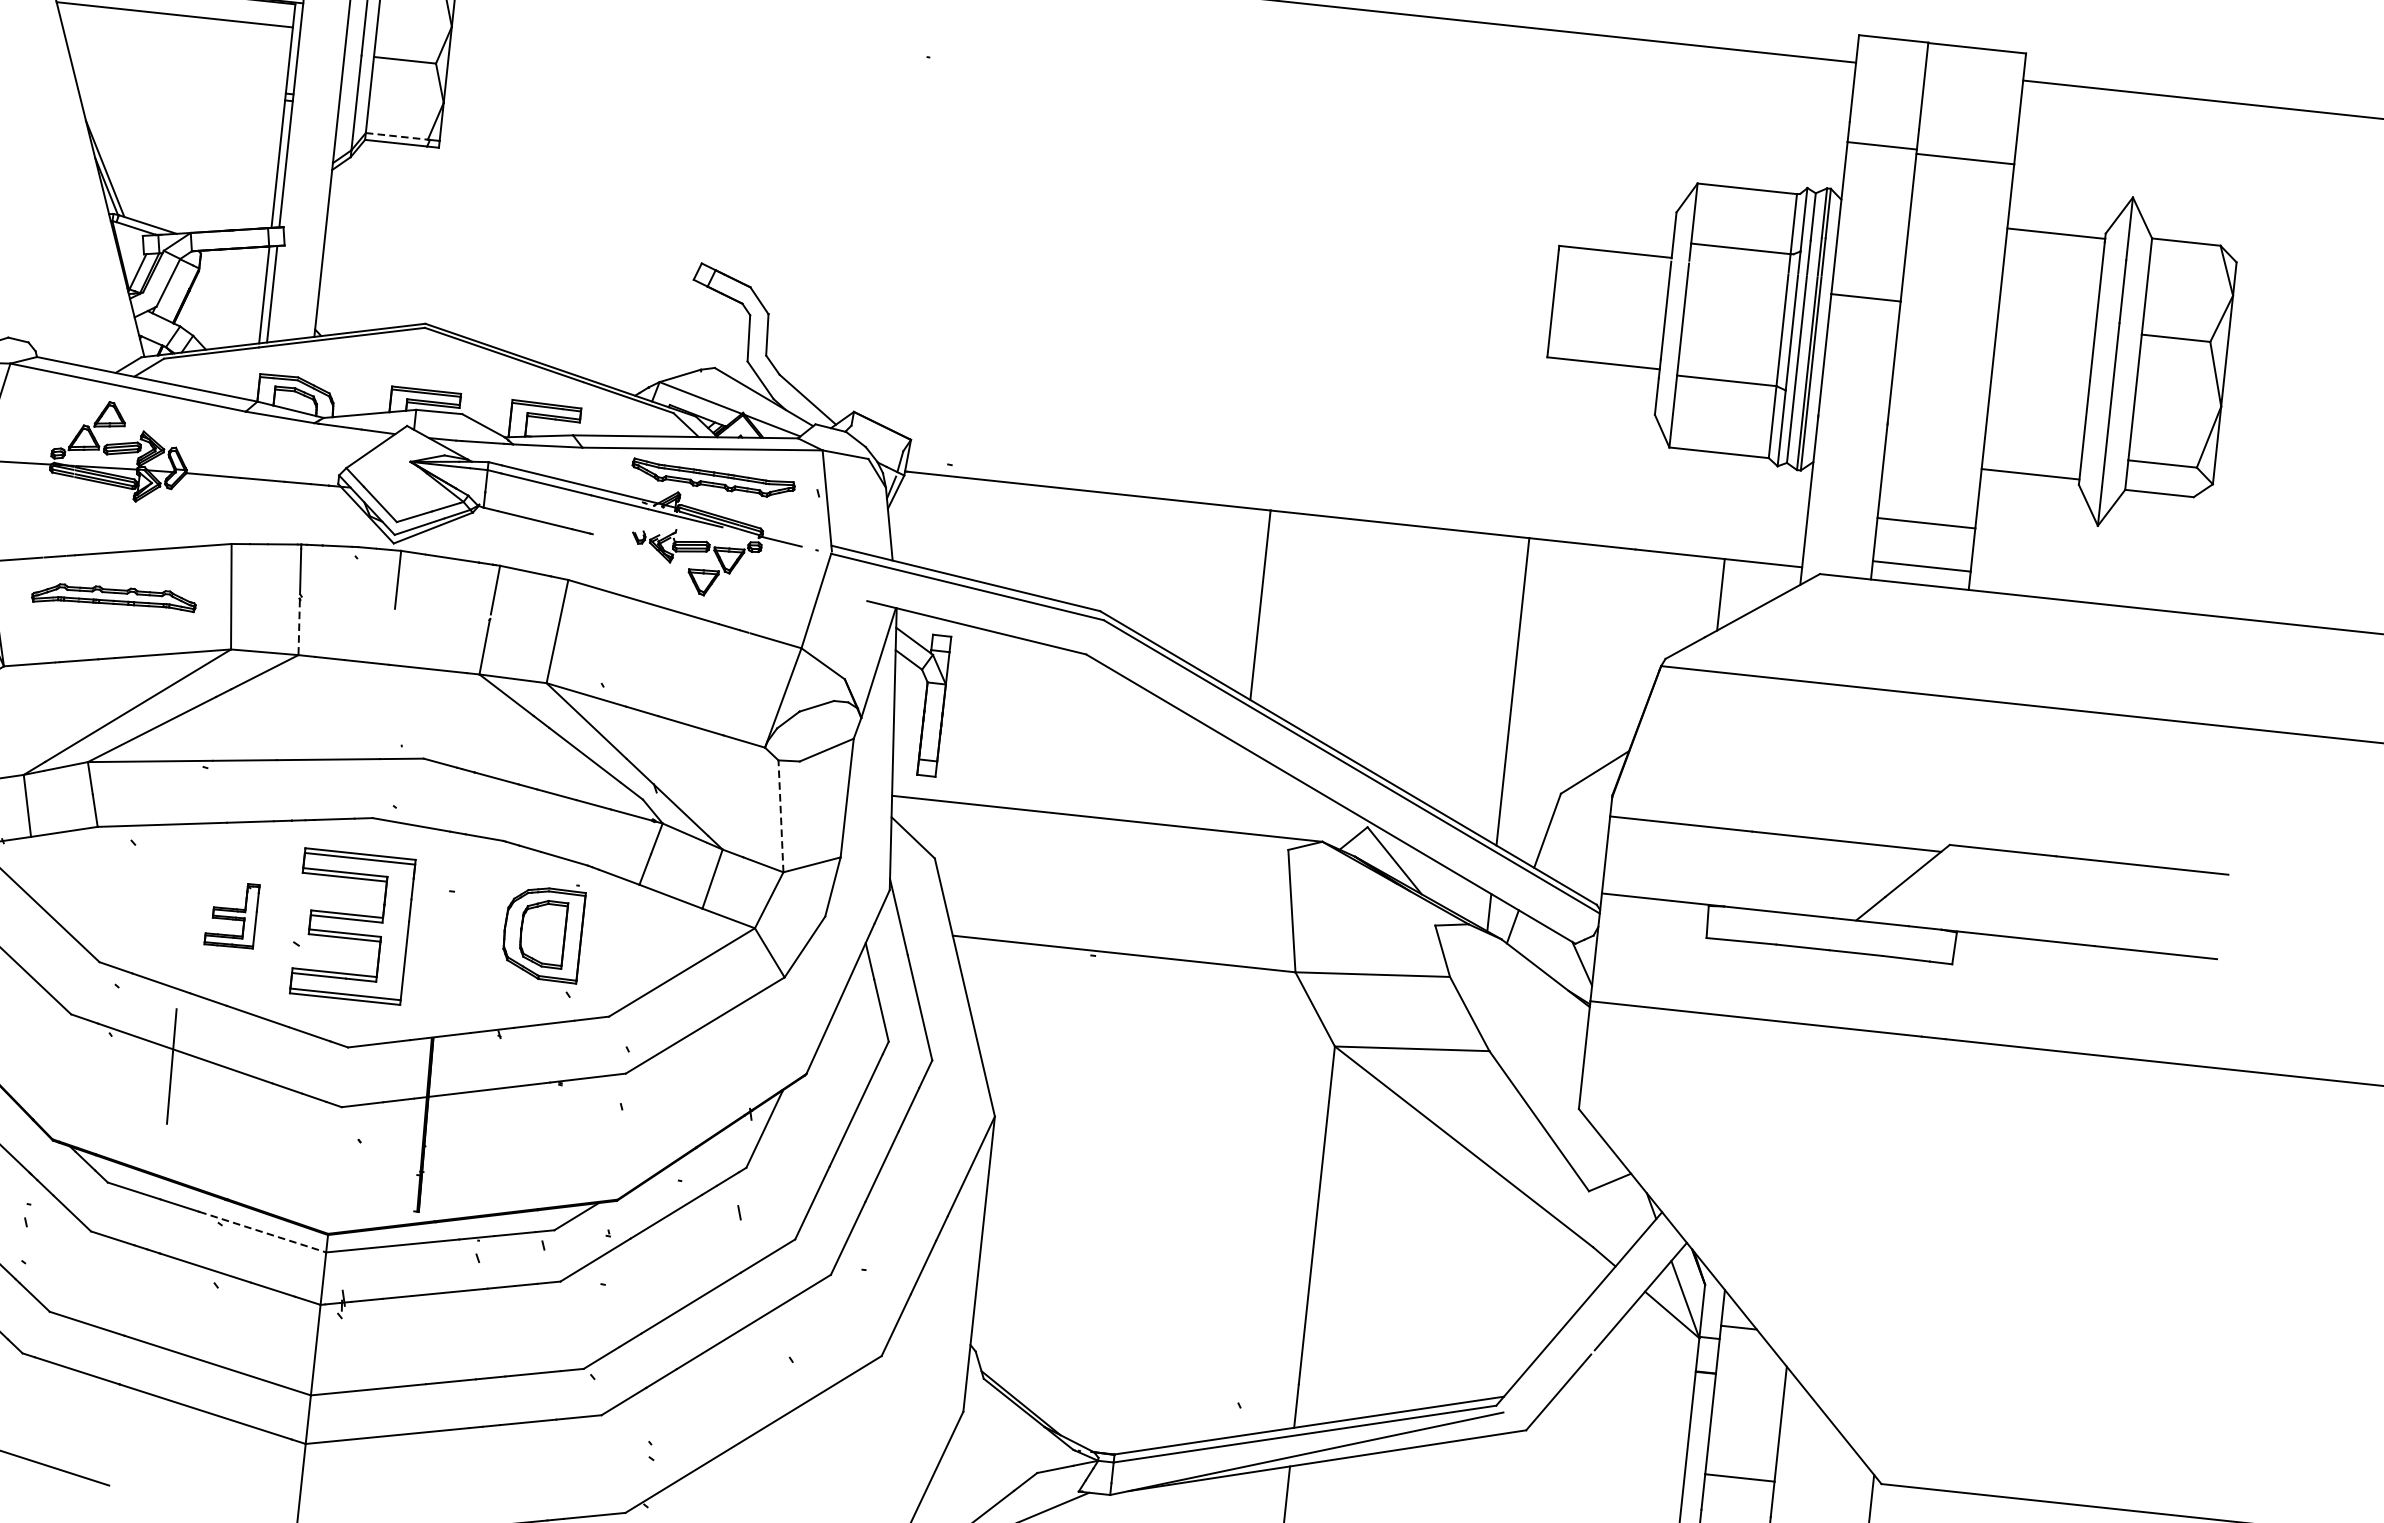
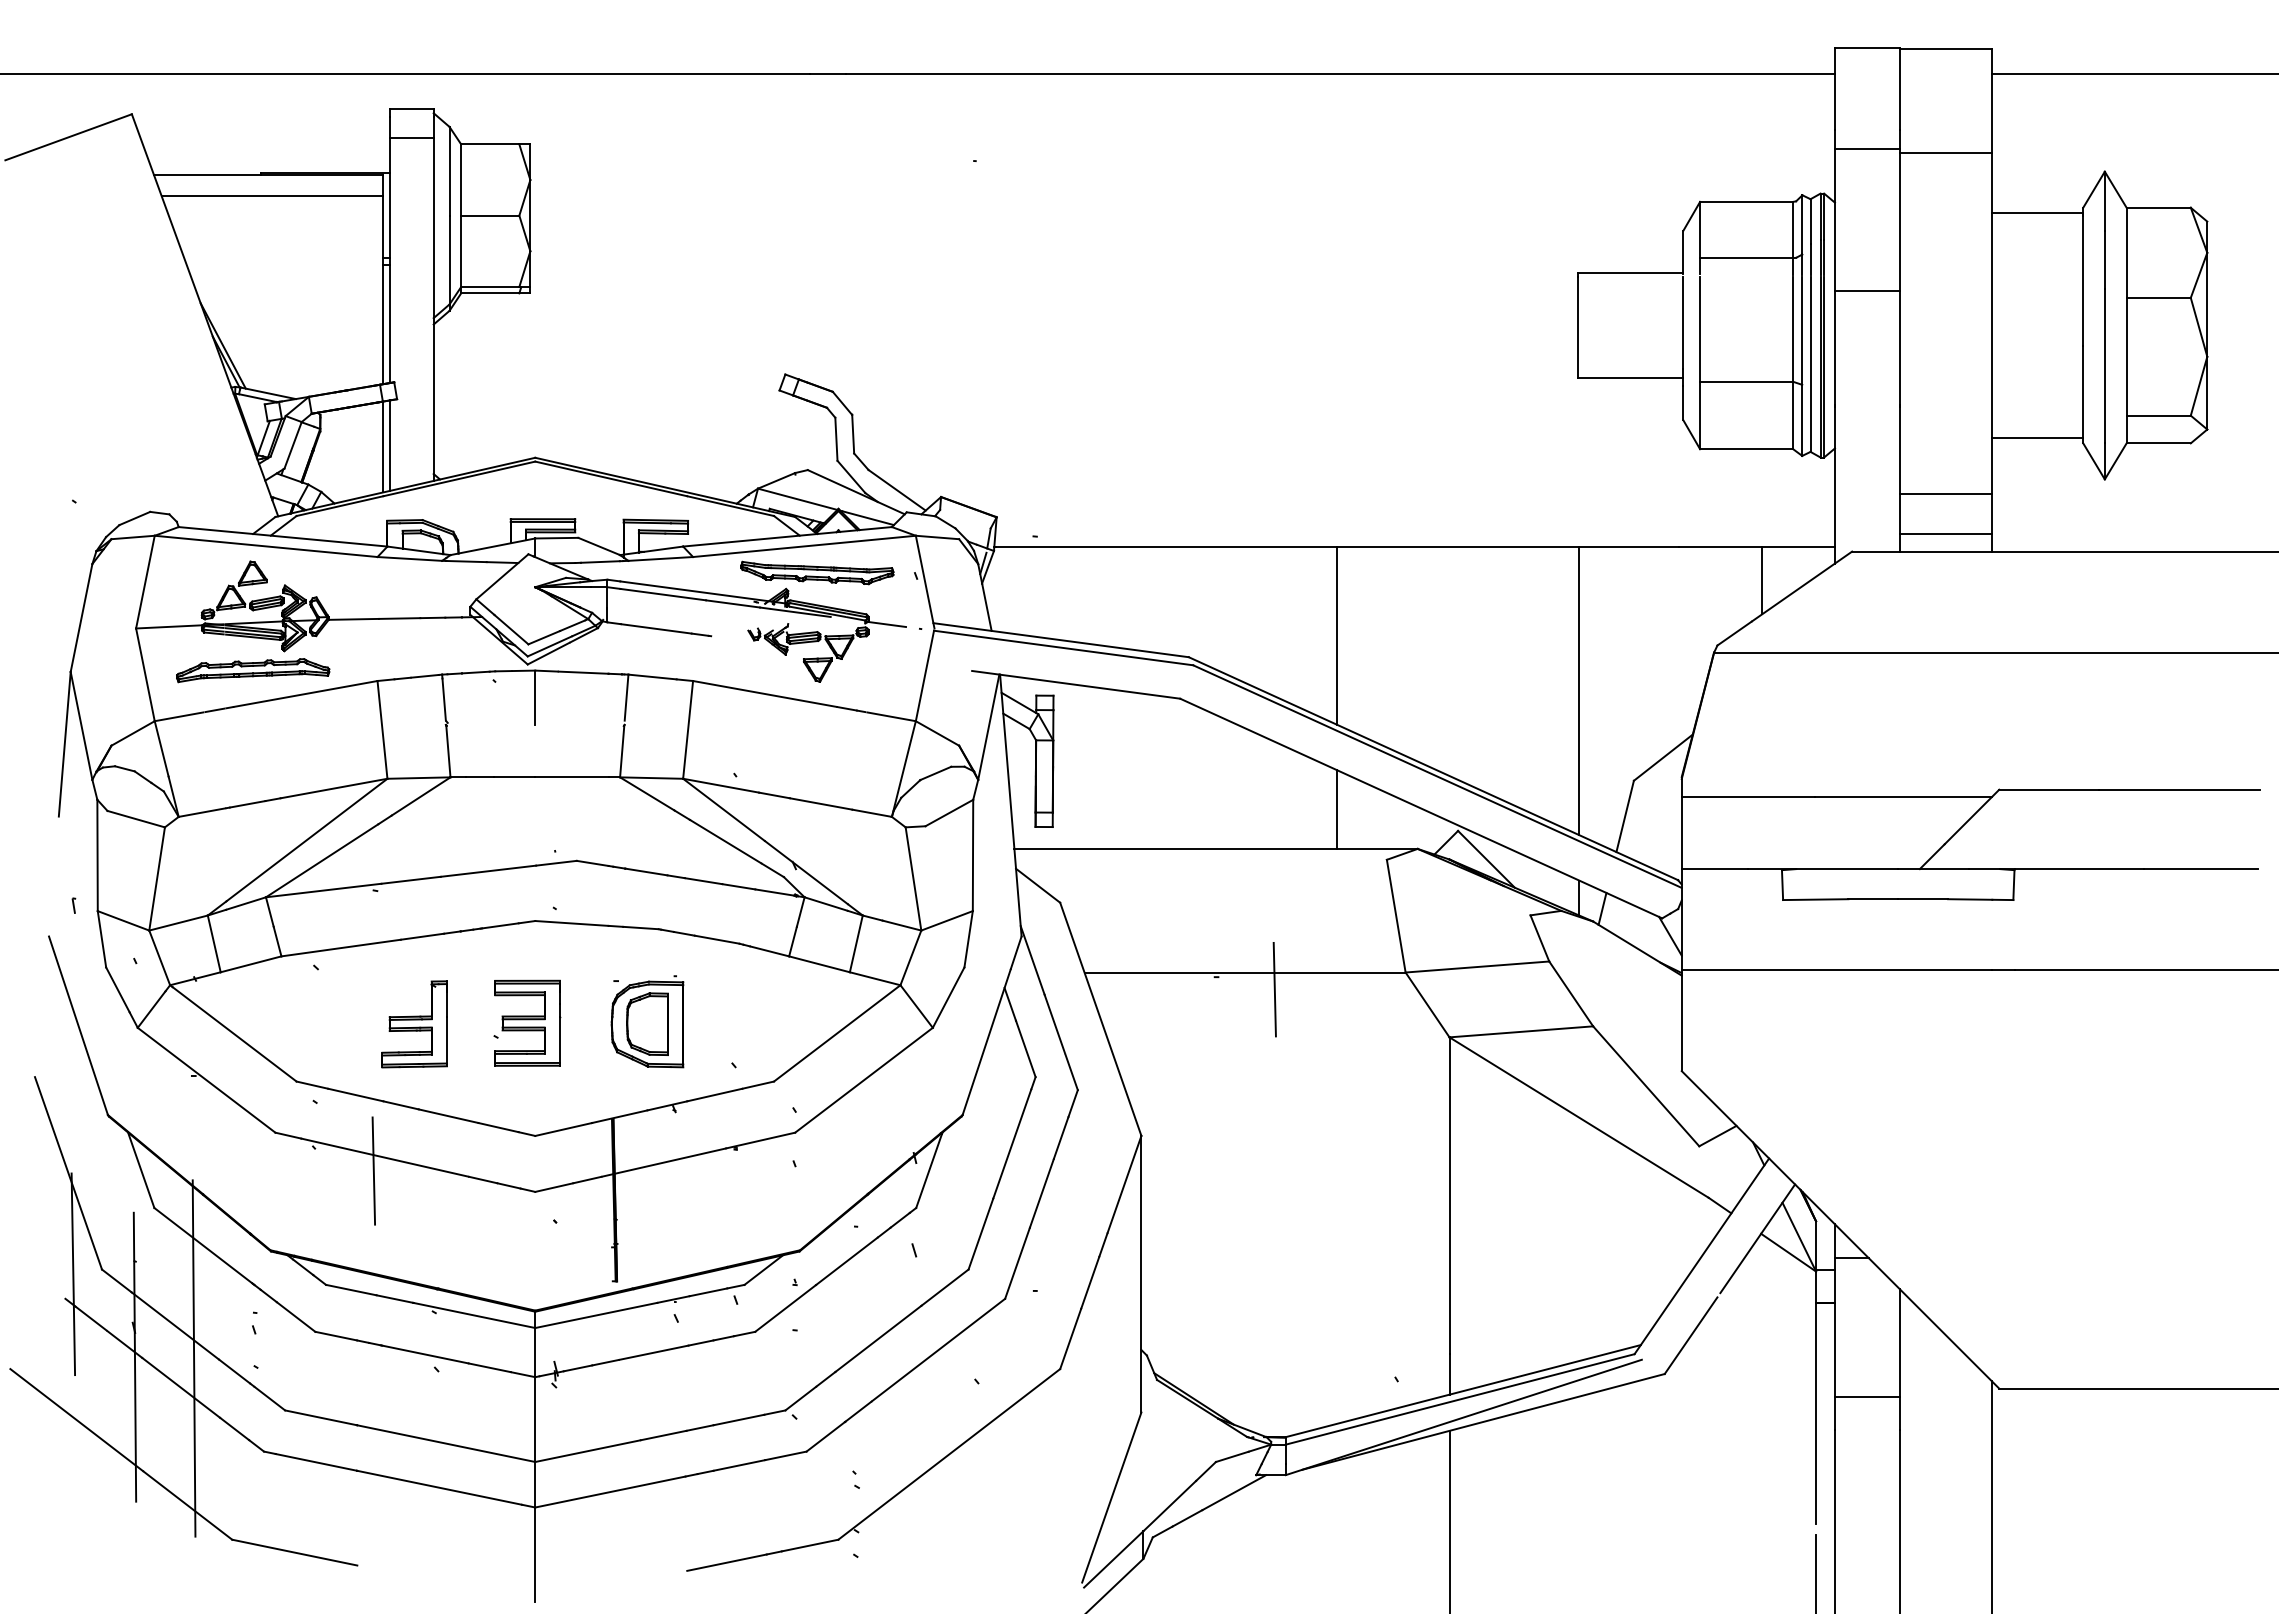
line: (397, 135) -> (490, 286), dashed -> solid
part: (114, 597) -> (253, 670), moved
line: (299, 627) -> (448, 751), dashed -> solid
line: (1240, 790) -> (1336, 809), added
line: (781, 815) -> (913, 878), dashed -> solid
part: (231, 914) -> (414, 1024), size x1.43
part: (352, 925) -> (527, 1022), size x0.62
part: (543, 930) -> (647, 1021), moved
line: (1153, 975) -> (1274, 989), added
line: (262, 1232) -> (474, 1315), dashed -> solid

